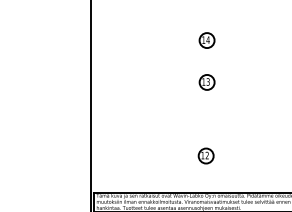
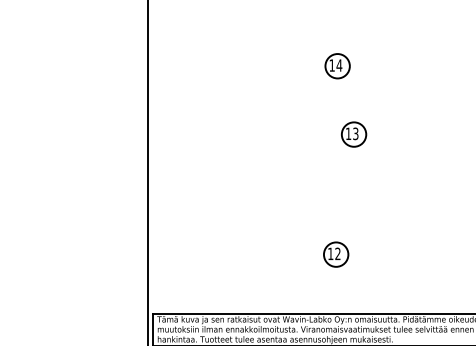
part: (206, 82) -> (353, 134), moved

